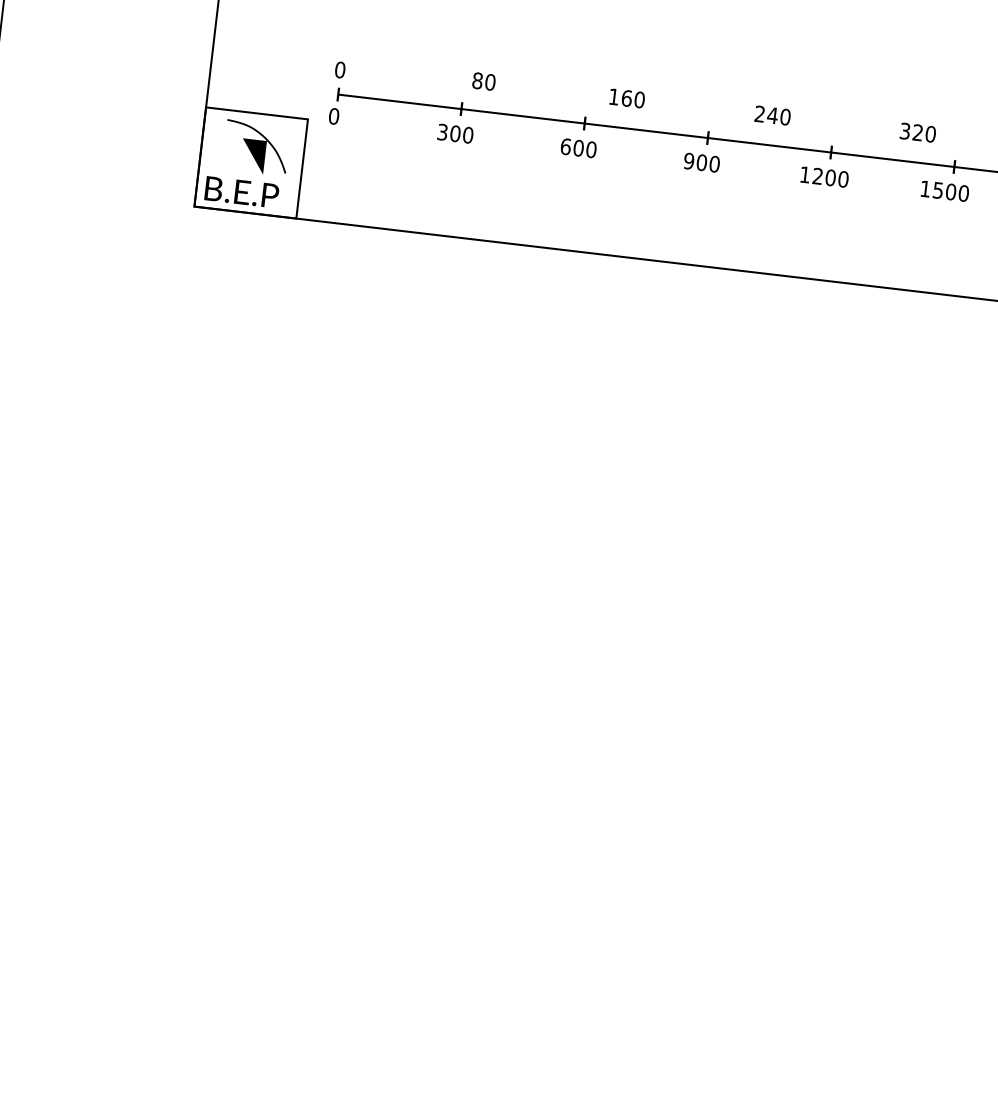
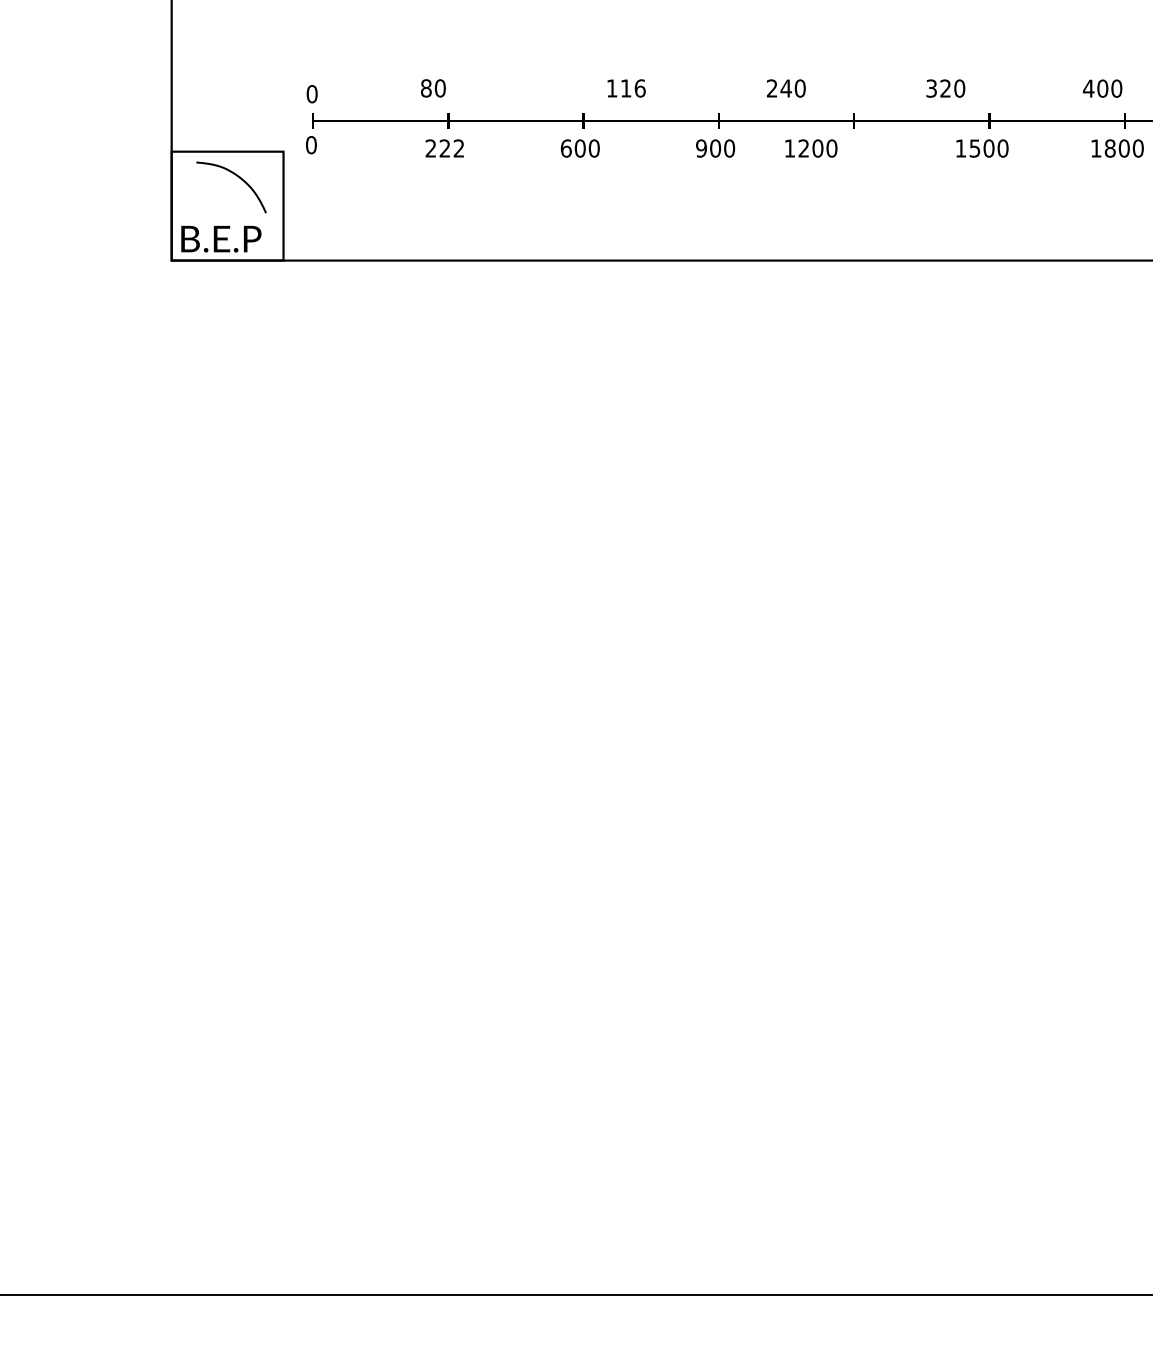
text: (484, 81) -> (433, 88), moved
text: (632, 99) -> (632, 88), 160 -> 116
text: (454, 133) -> (444, 148), 300 -> 222
fill: (252, 156) -> (228, 198), removed
text: (824, 177) -> (811, 148), moved

